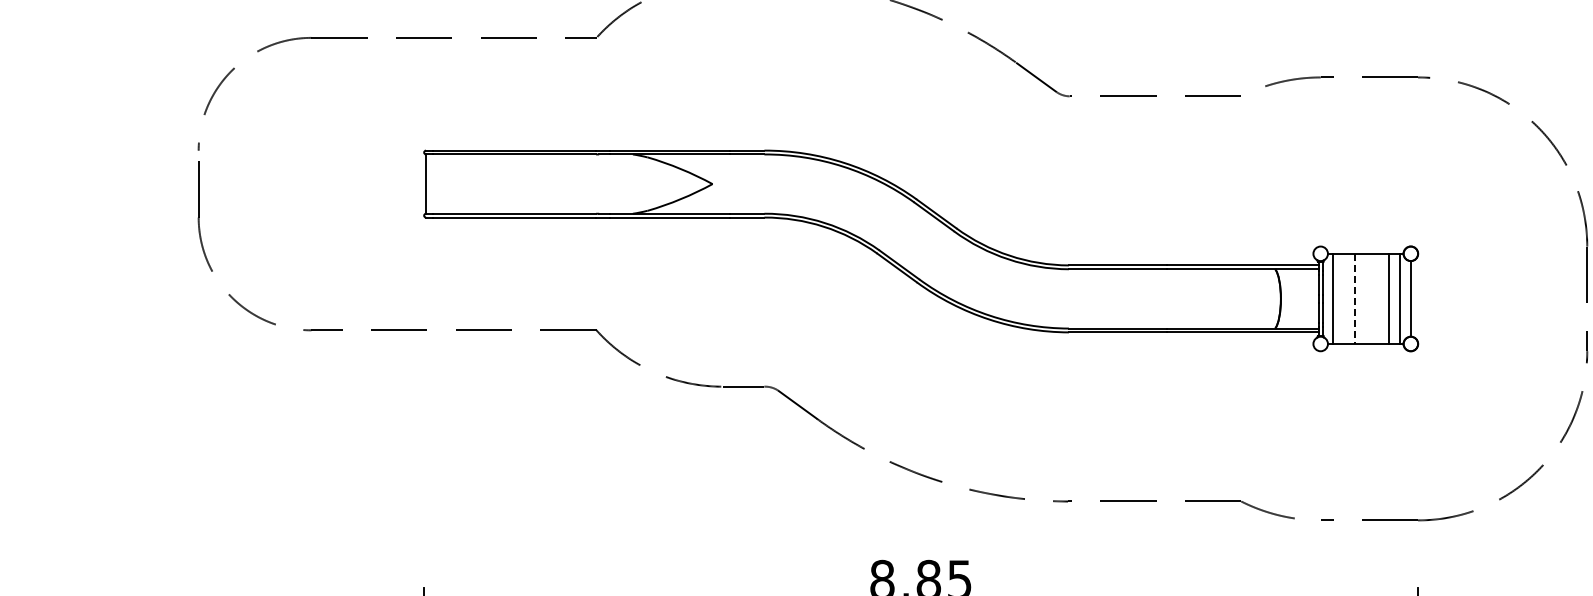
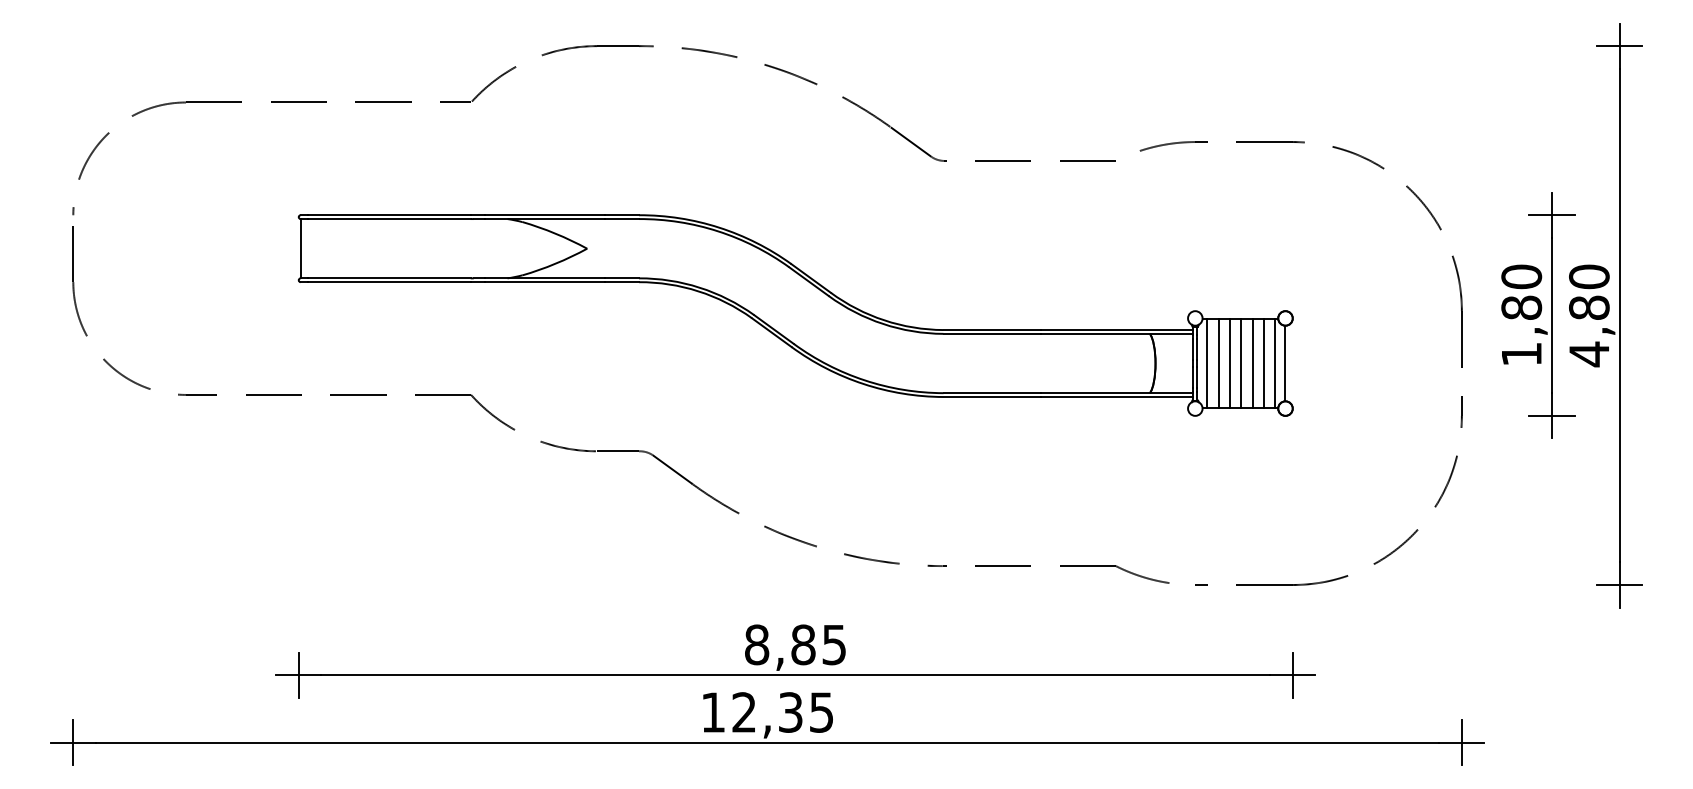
line: (1343, 298) -> (1218, 363), added
line: (1354, 298) -> (1229, 363), dashed -> solid
line: (1366, 298) -> (1241, 363), added
line: (1377, 298) -> (1252, 363), added

